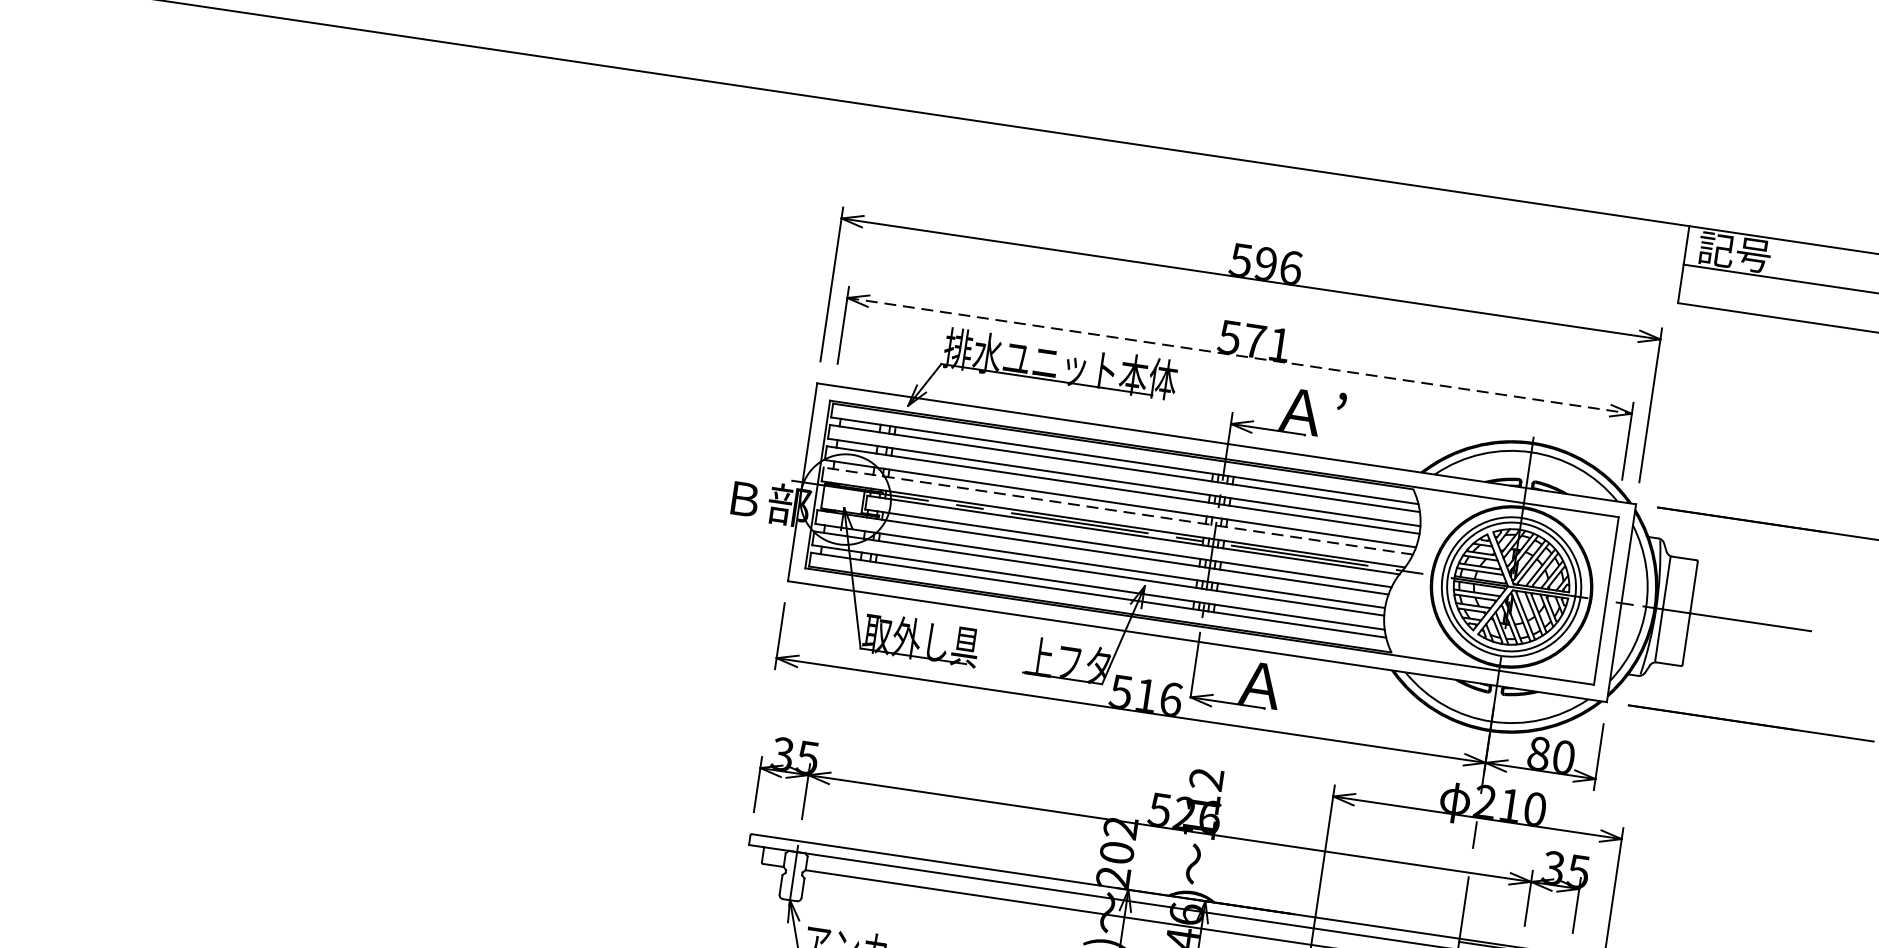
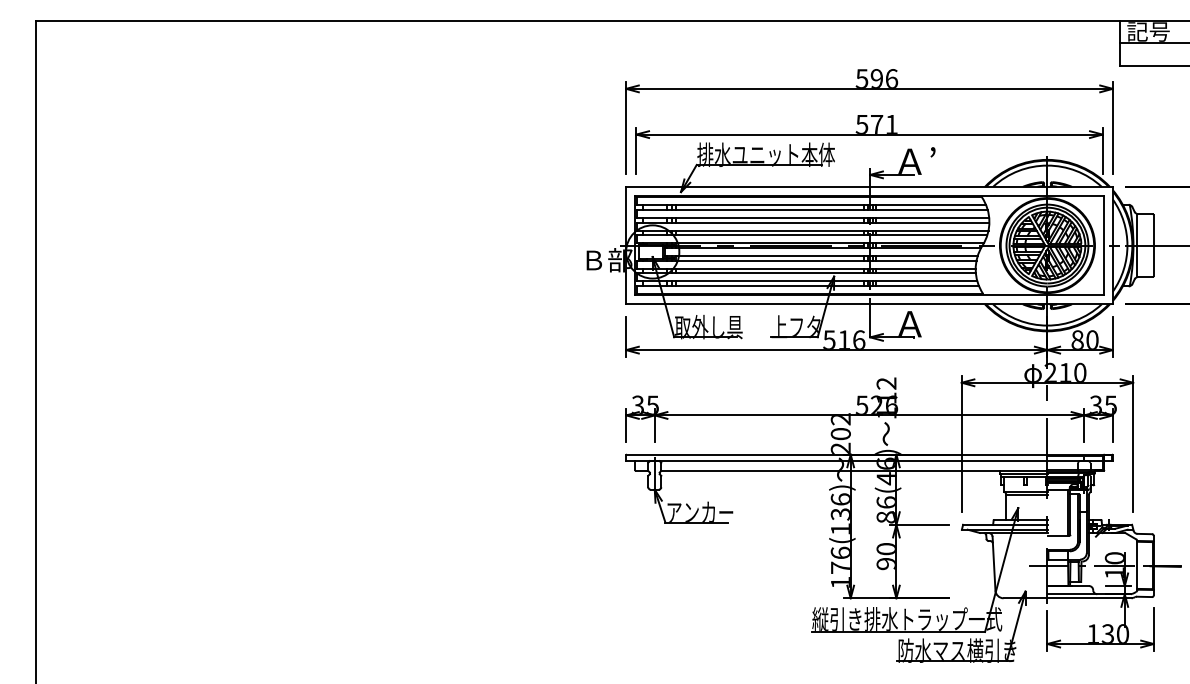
line: (1239, 355) -> (869, 134), dashed -> solid
line: (1116, 511) -> (811, 235), dashed -> solid

